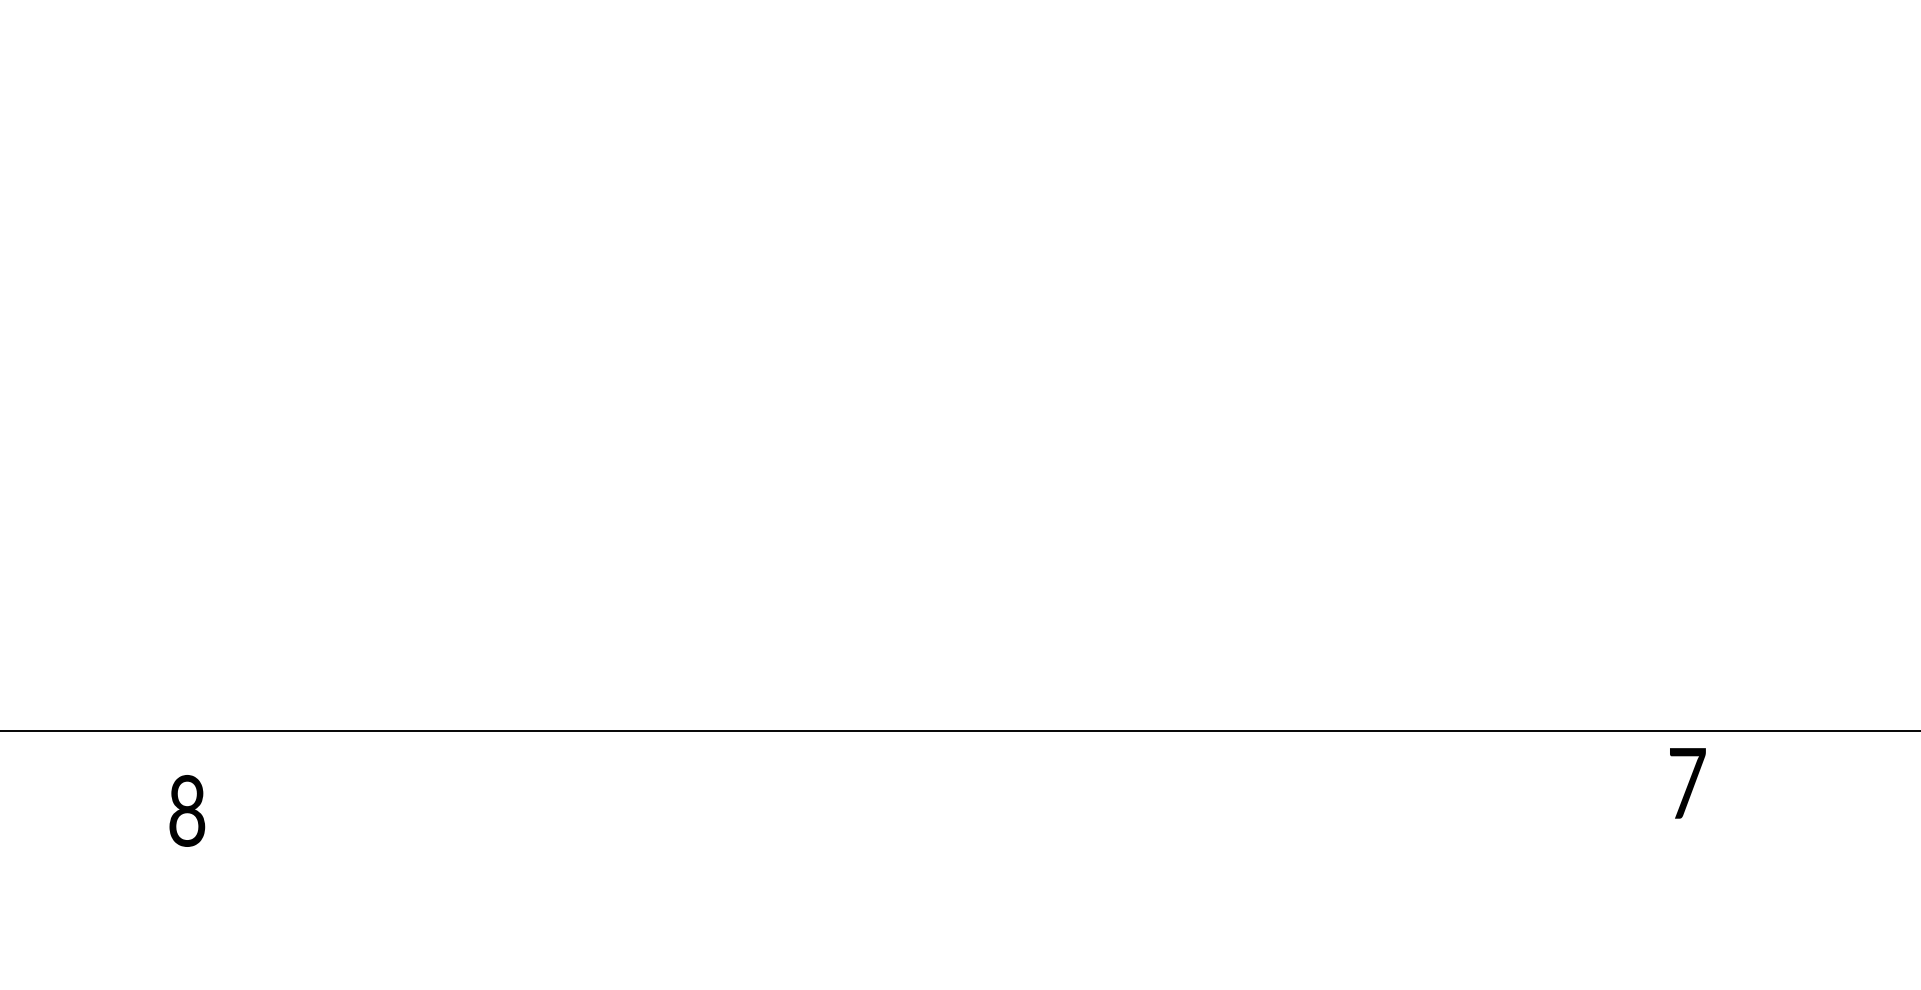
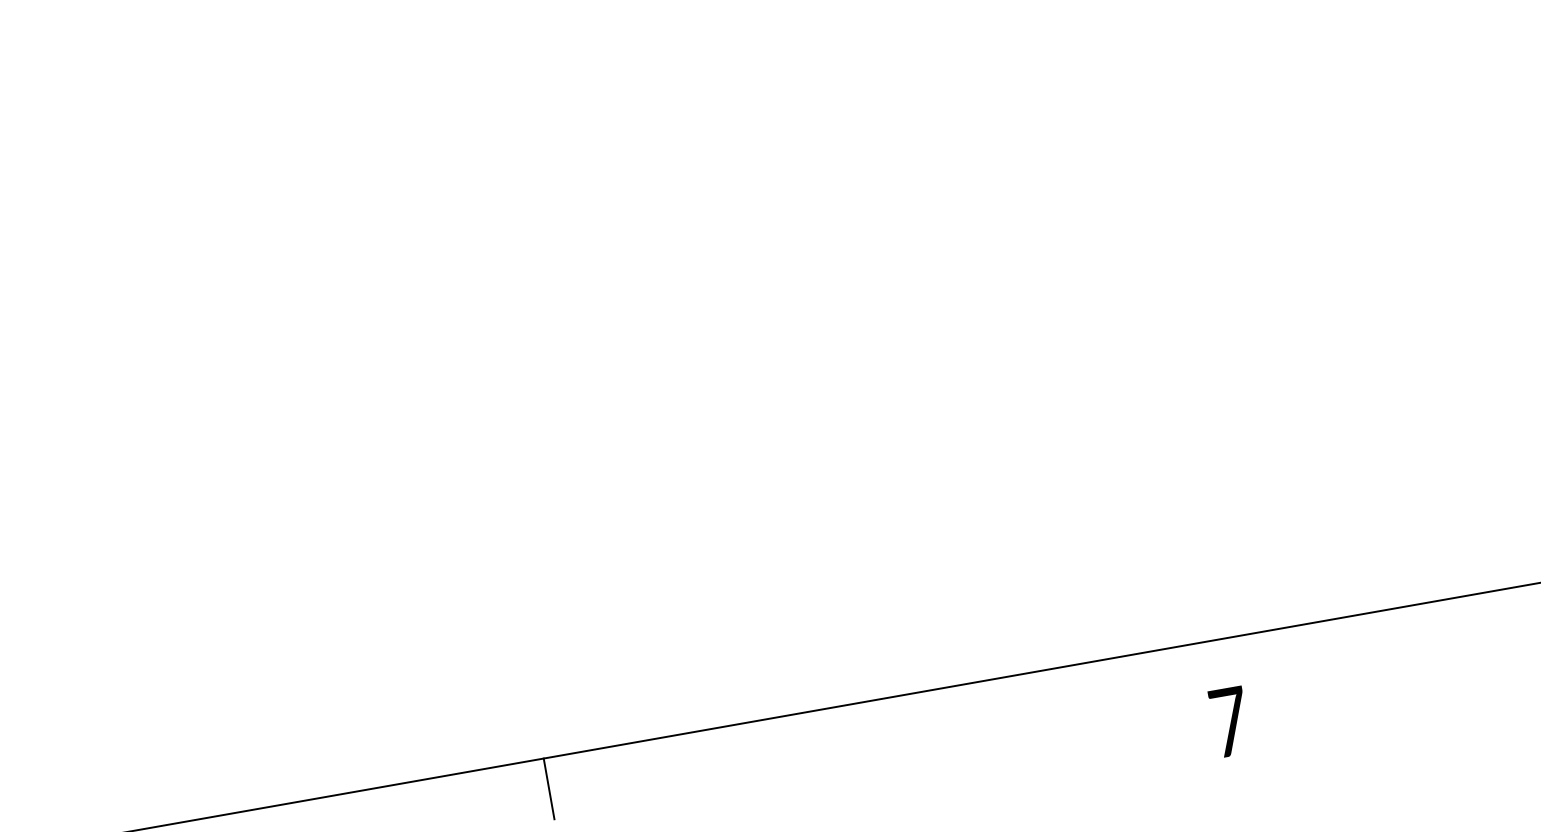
line: (981, 763) -> (549, 789), added
text: (1687, 783) -> (1230, 722), moved

